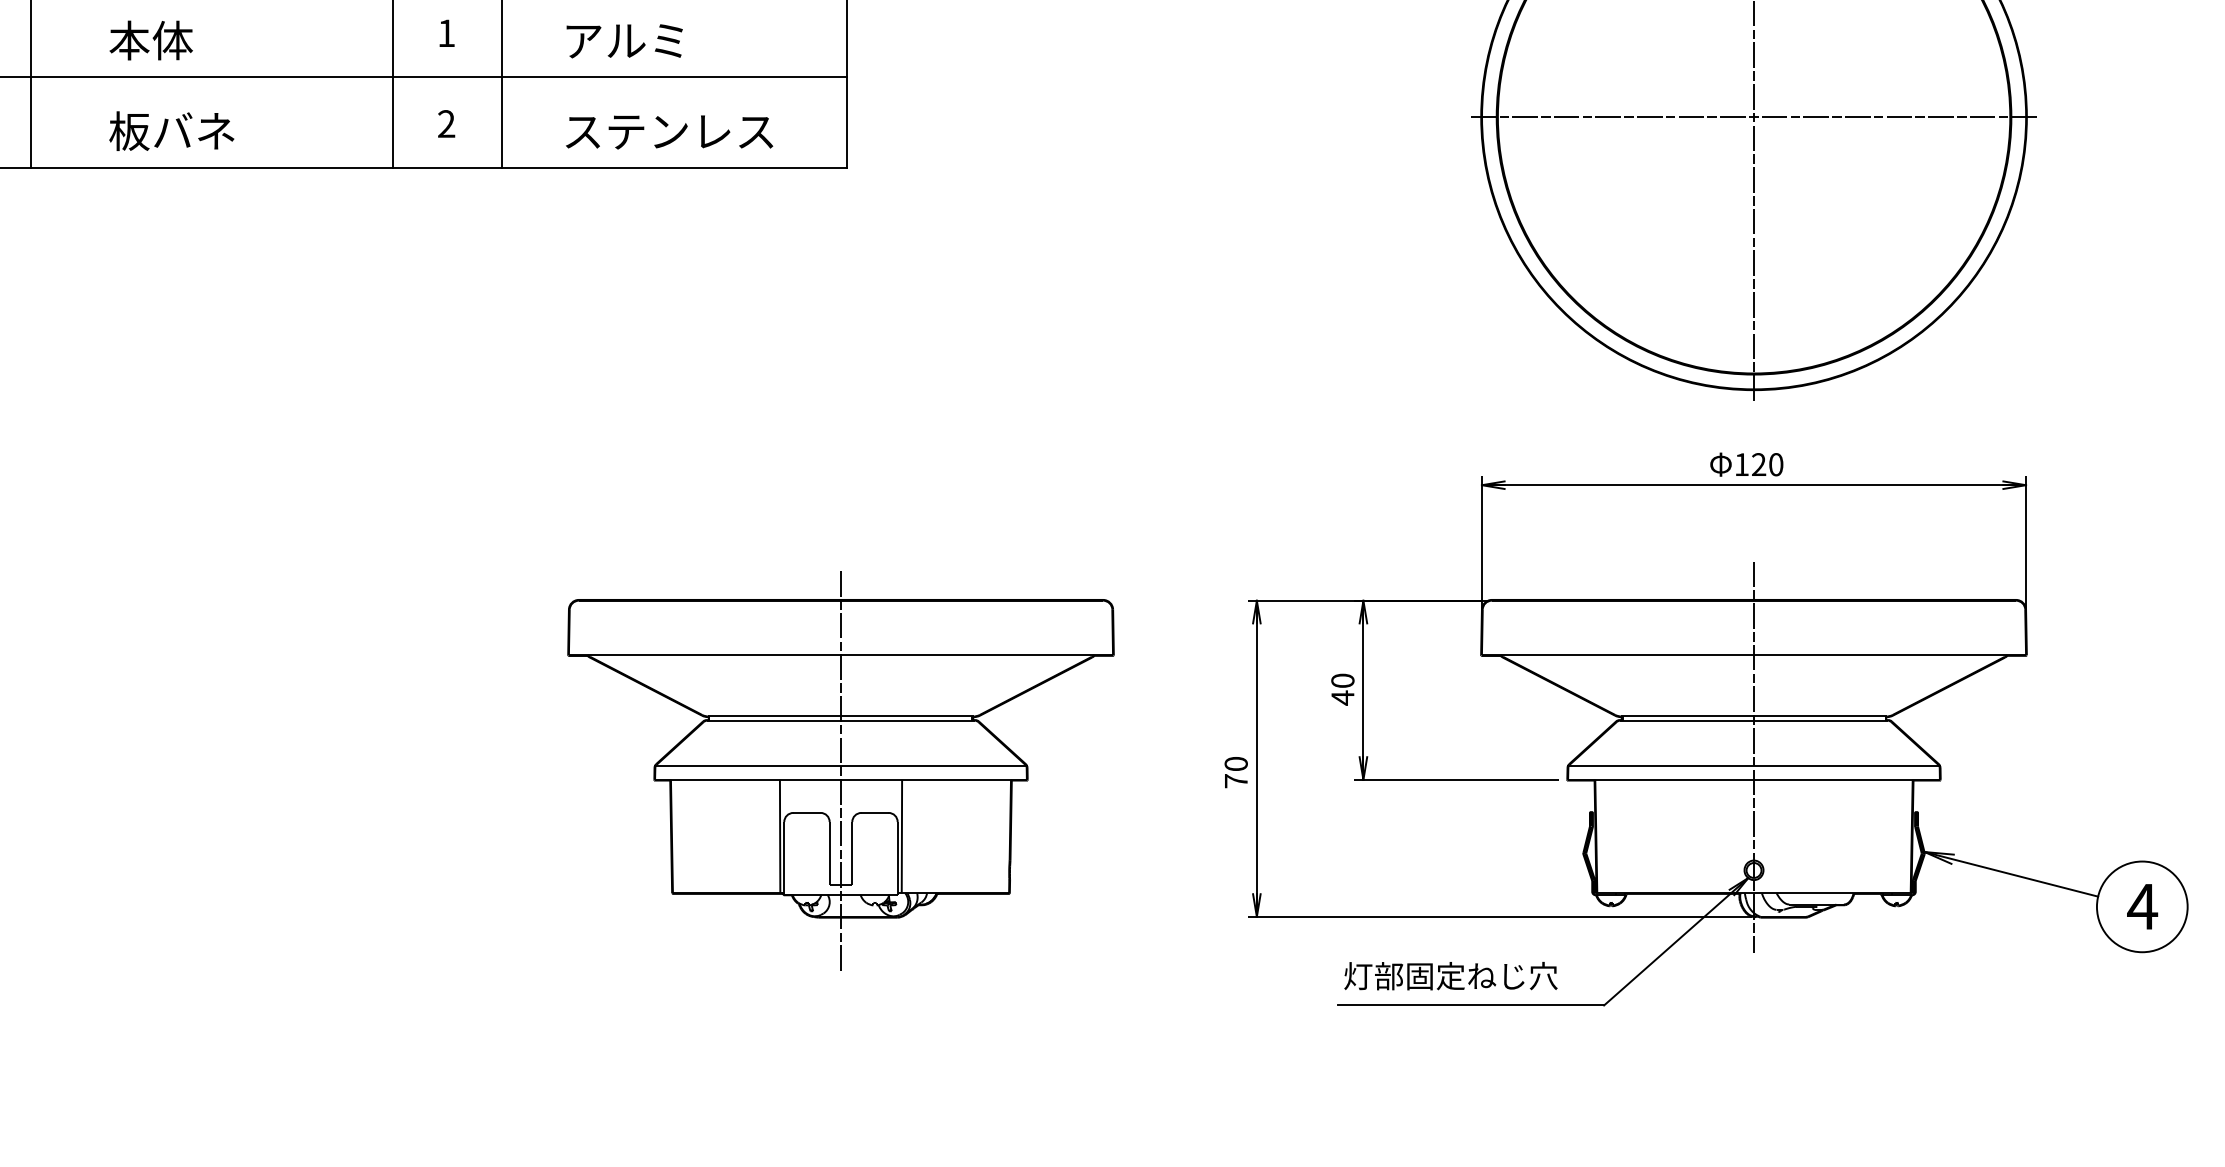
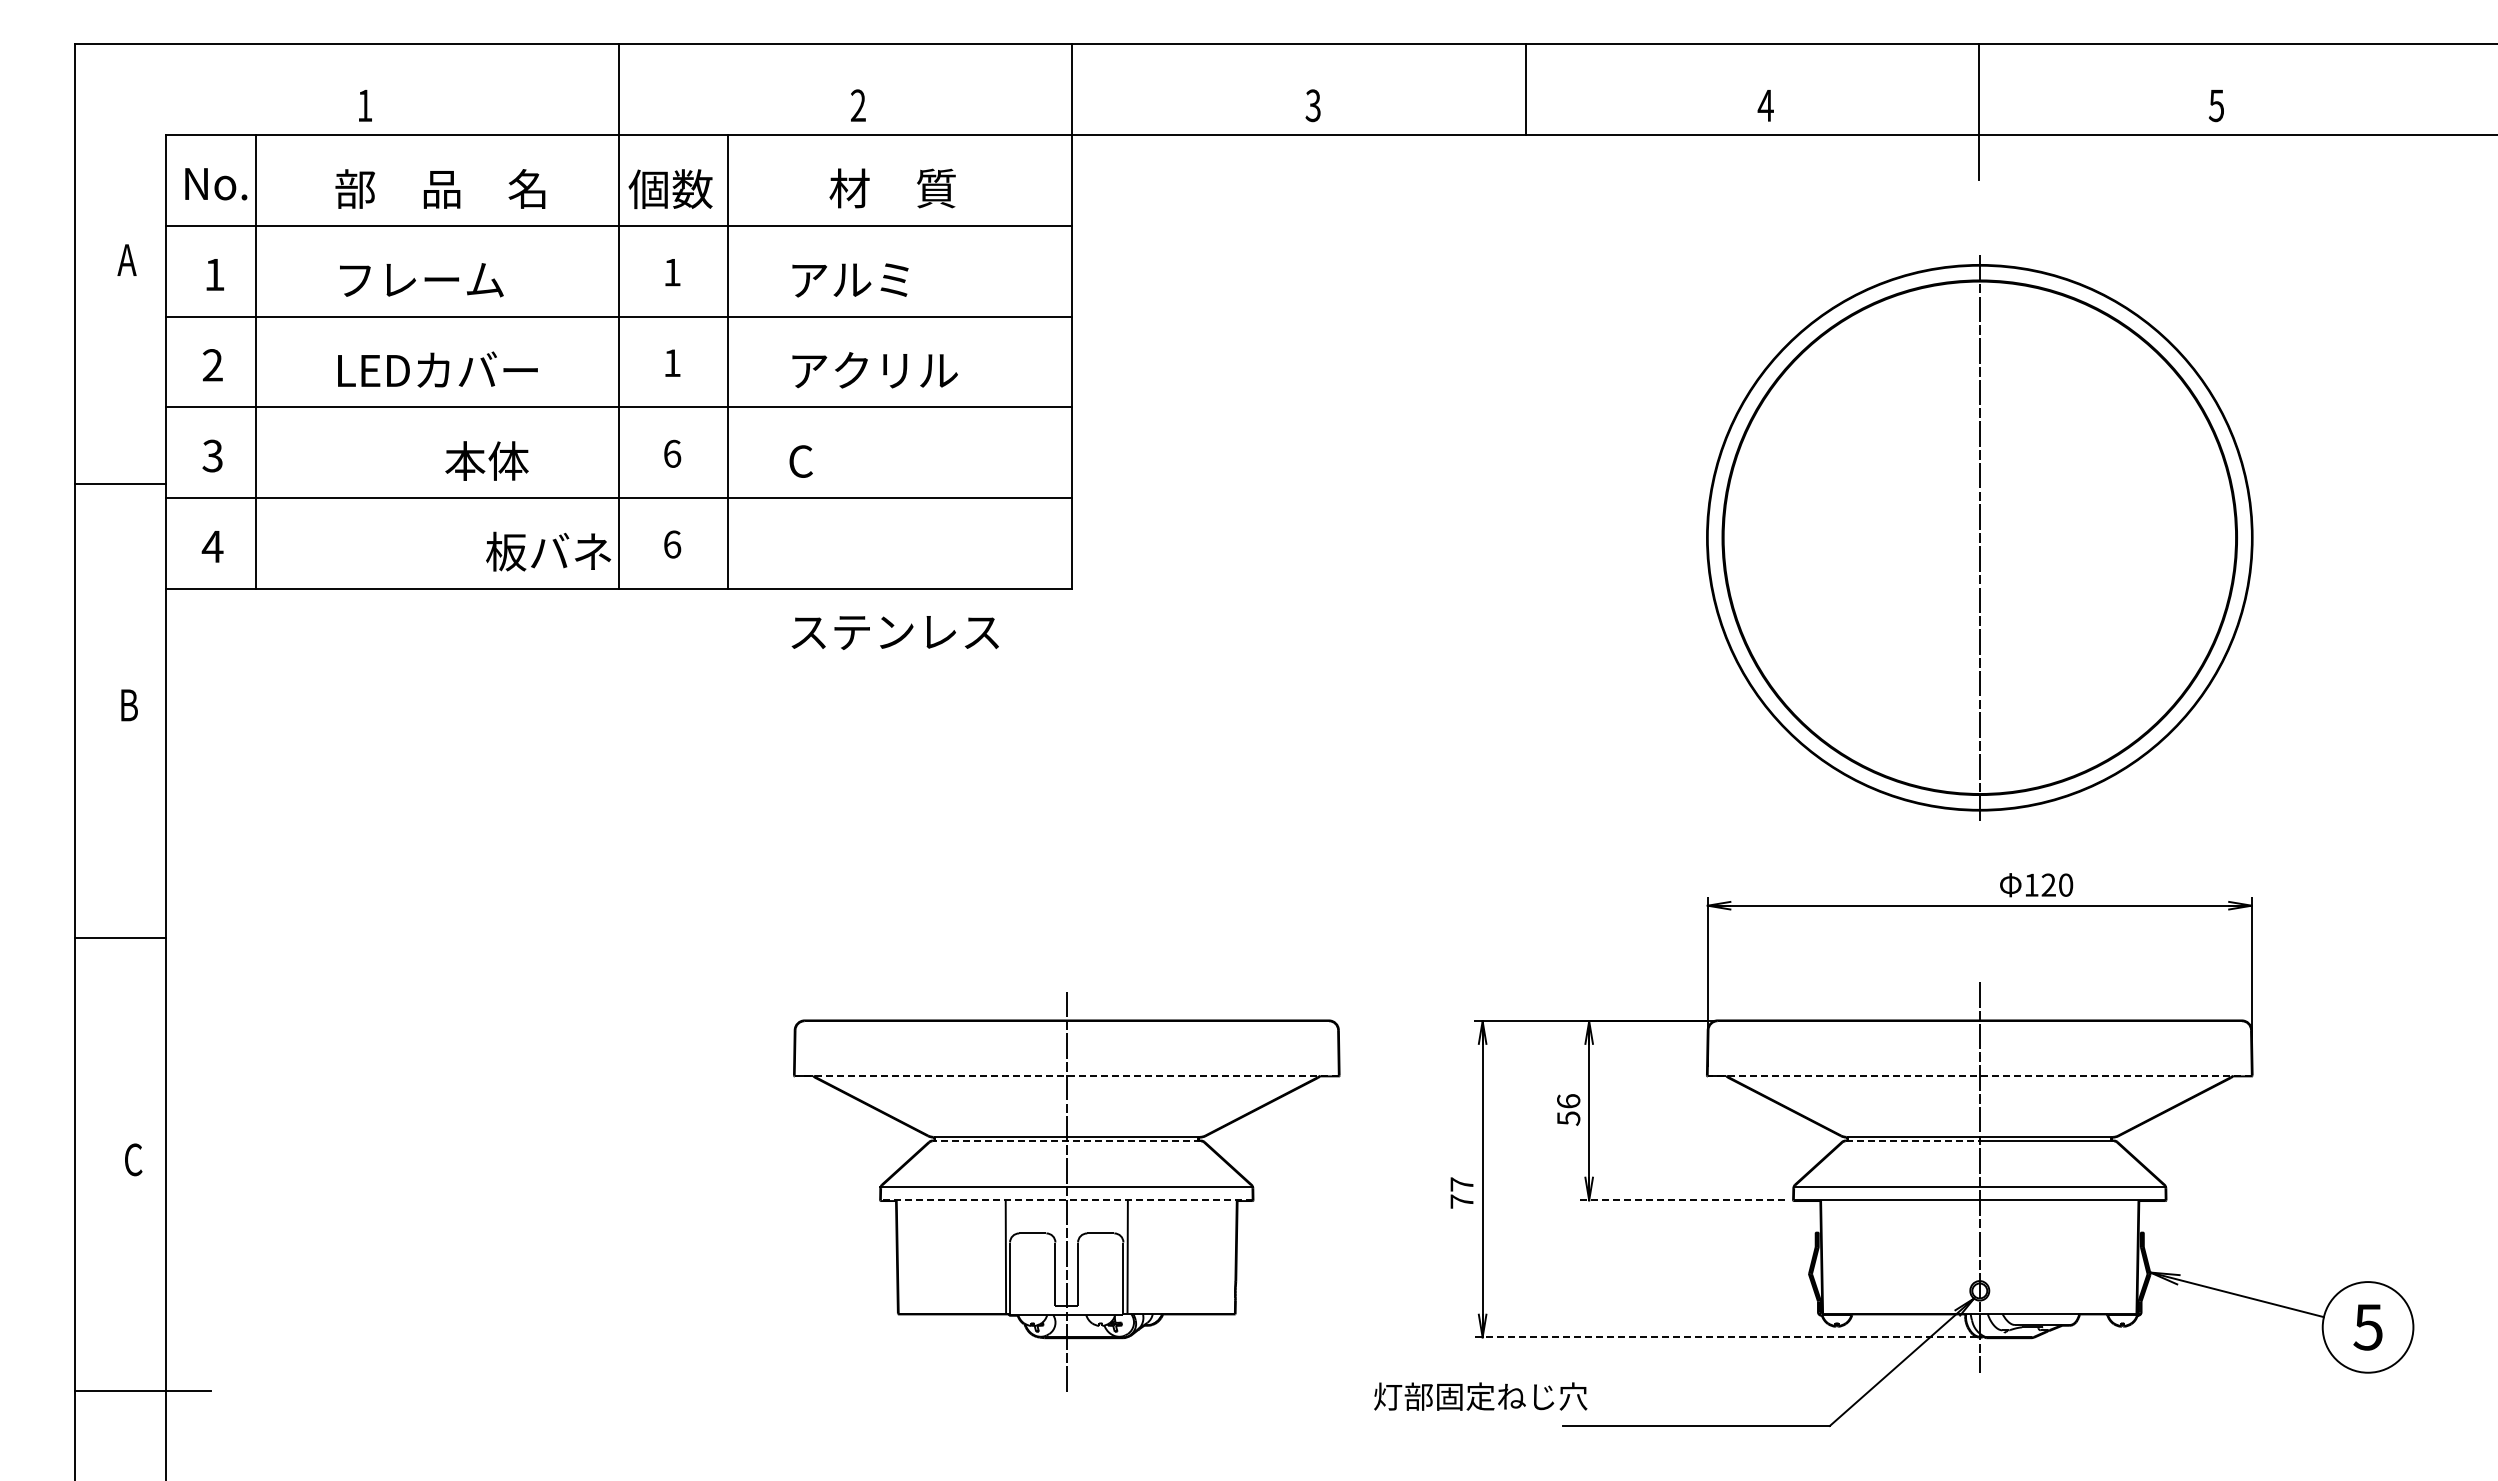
text: (446, 33) -> (672, 453), 1 -> 6
text: (150, 40) -> (486, 460), moved
text: (622, 41) -> (848, 461), アルミ -> C
line: (1753, 117) -> (1979, 537), removed
text: (446, 124) -> (672, 544), 2 -> 6
text: (171, 131) -> (548, 551), moved
text: (668, 132) -> (894, 632), moved
text: (1746, 465) -> (2036, 885), moved
line: (840, 655) -> (1066, 1075), solid -> dashed
line: (1753, 655) -> (1979, 1075), solid -> dashed
text: (1342, 690) -> (1568, 1110), 40 -> 56
line: (840, 721) -> (1066, 1141), solid -> dashed
line: (1687, 721) -> (1913, 1141), solid -> dashed
text: (1235, 764) -> (1461, 1184), 70 -> 77
line: (840, 780) -> (1066, 1200), solid -> dashed
line: (1455, 780) -> (1681, 1200), solid -> dashed
text: (2141, 907) -> (2367, 1327), 4 -> 5
line: (1499, 917) -> (1725, 1337), solid -> dashed
text: (1450, 976) -> (1480, 1396), moved

